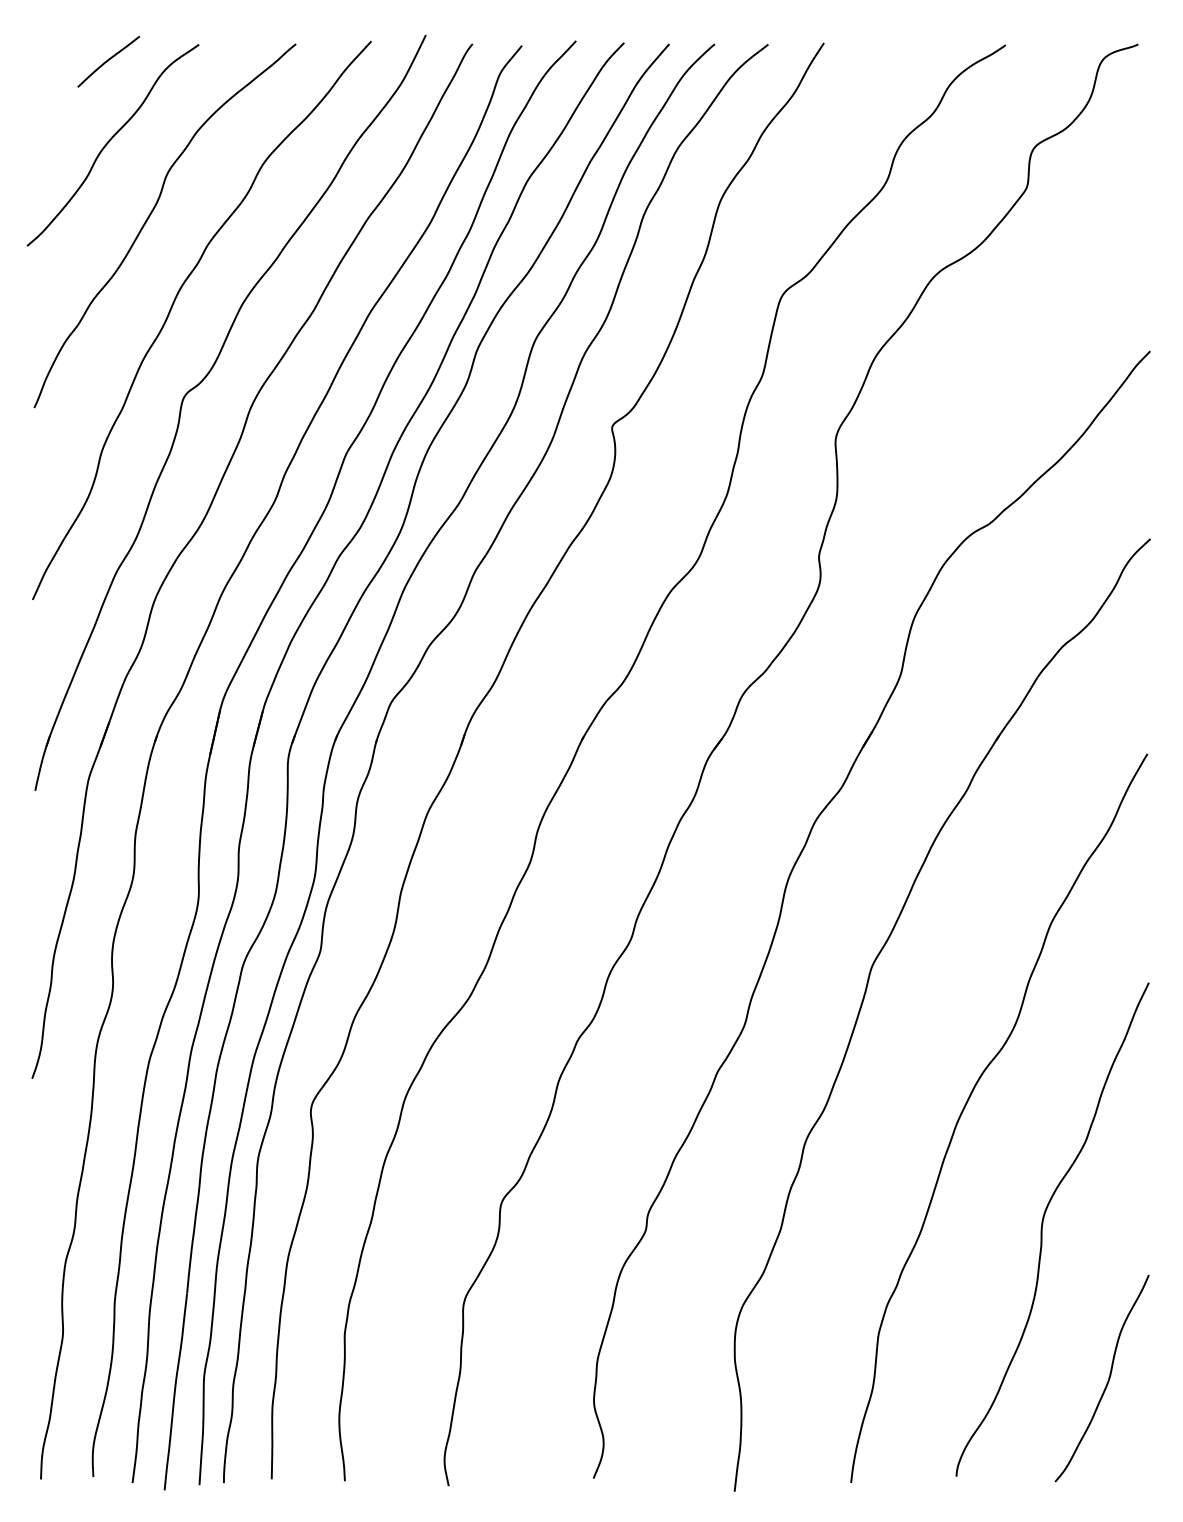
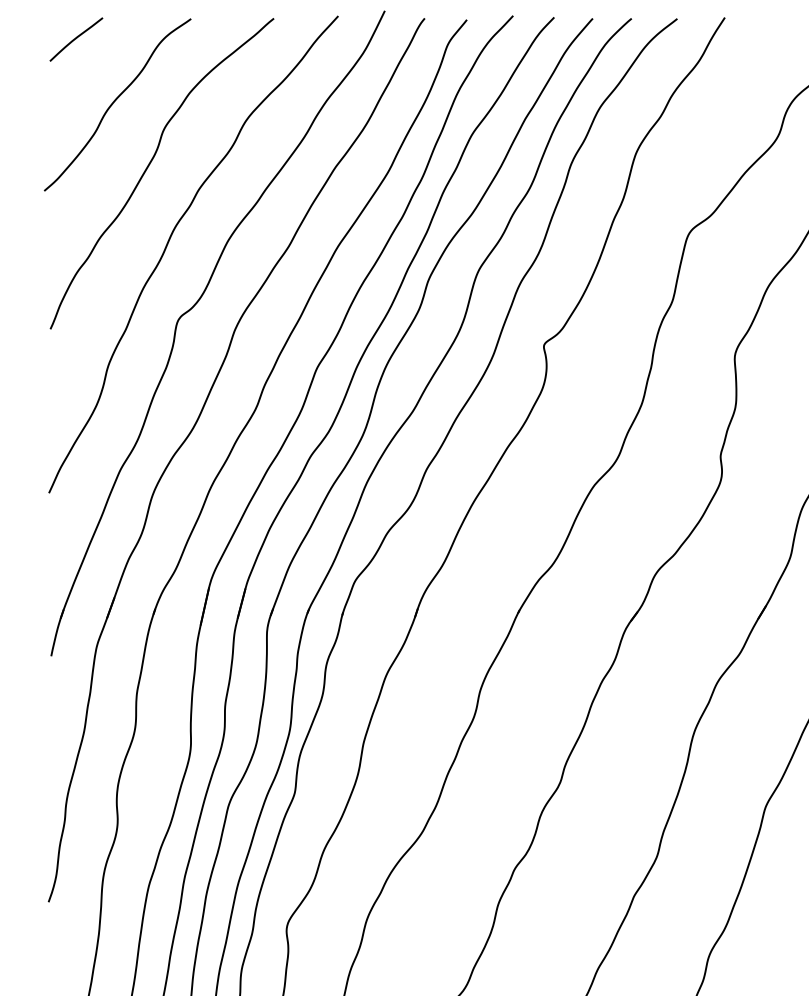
curve: (108, 61) -> (76, 39), moved

